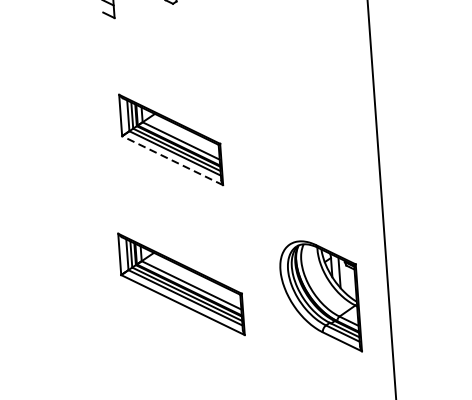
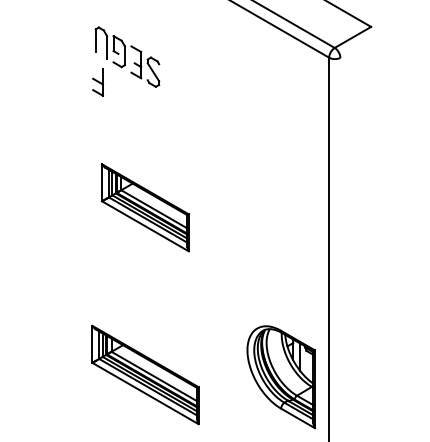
line: (172, 160) -> (145, 226), dashed -> solid
part: (181, 283) -> (145, 374), moved
part: (319, 297) -> (280, 377), moved

